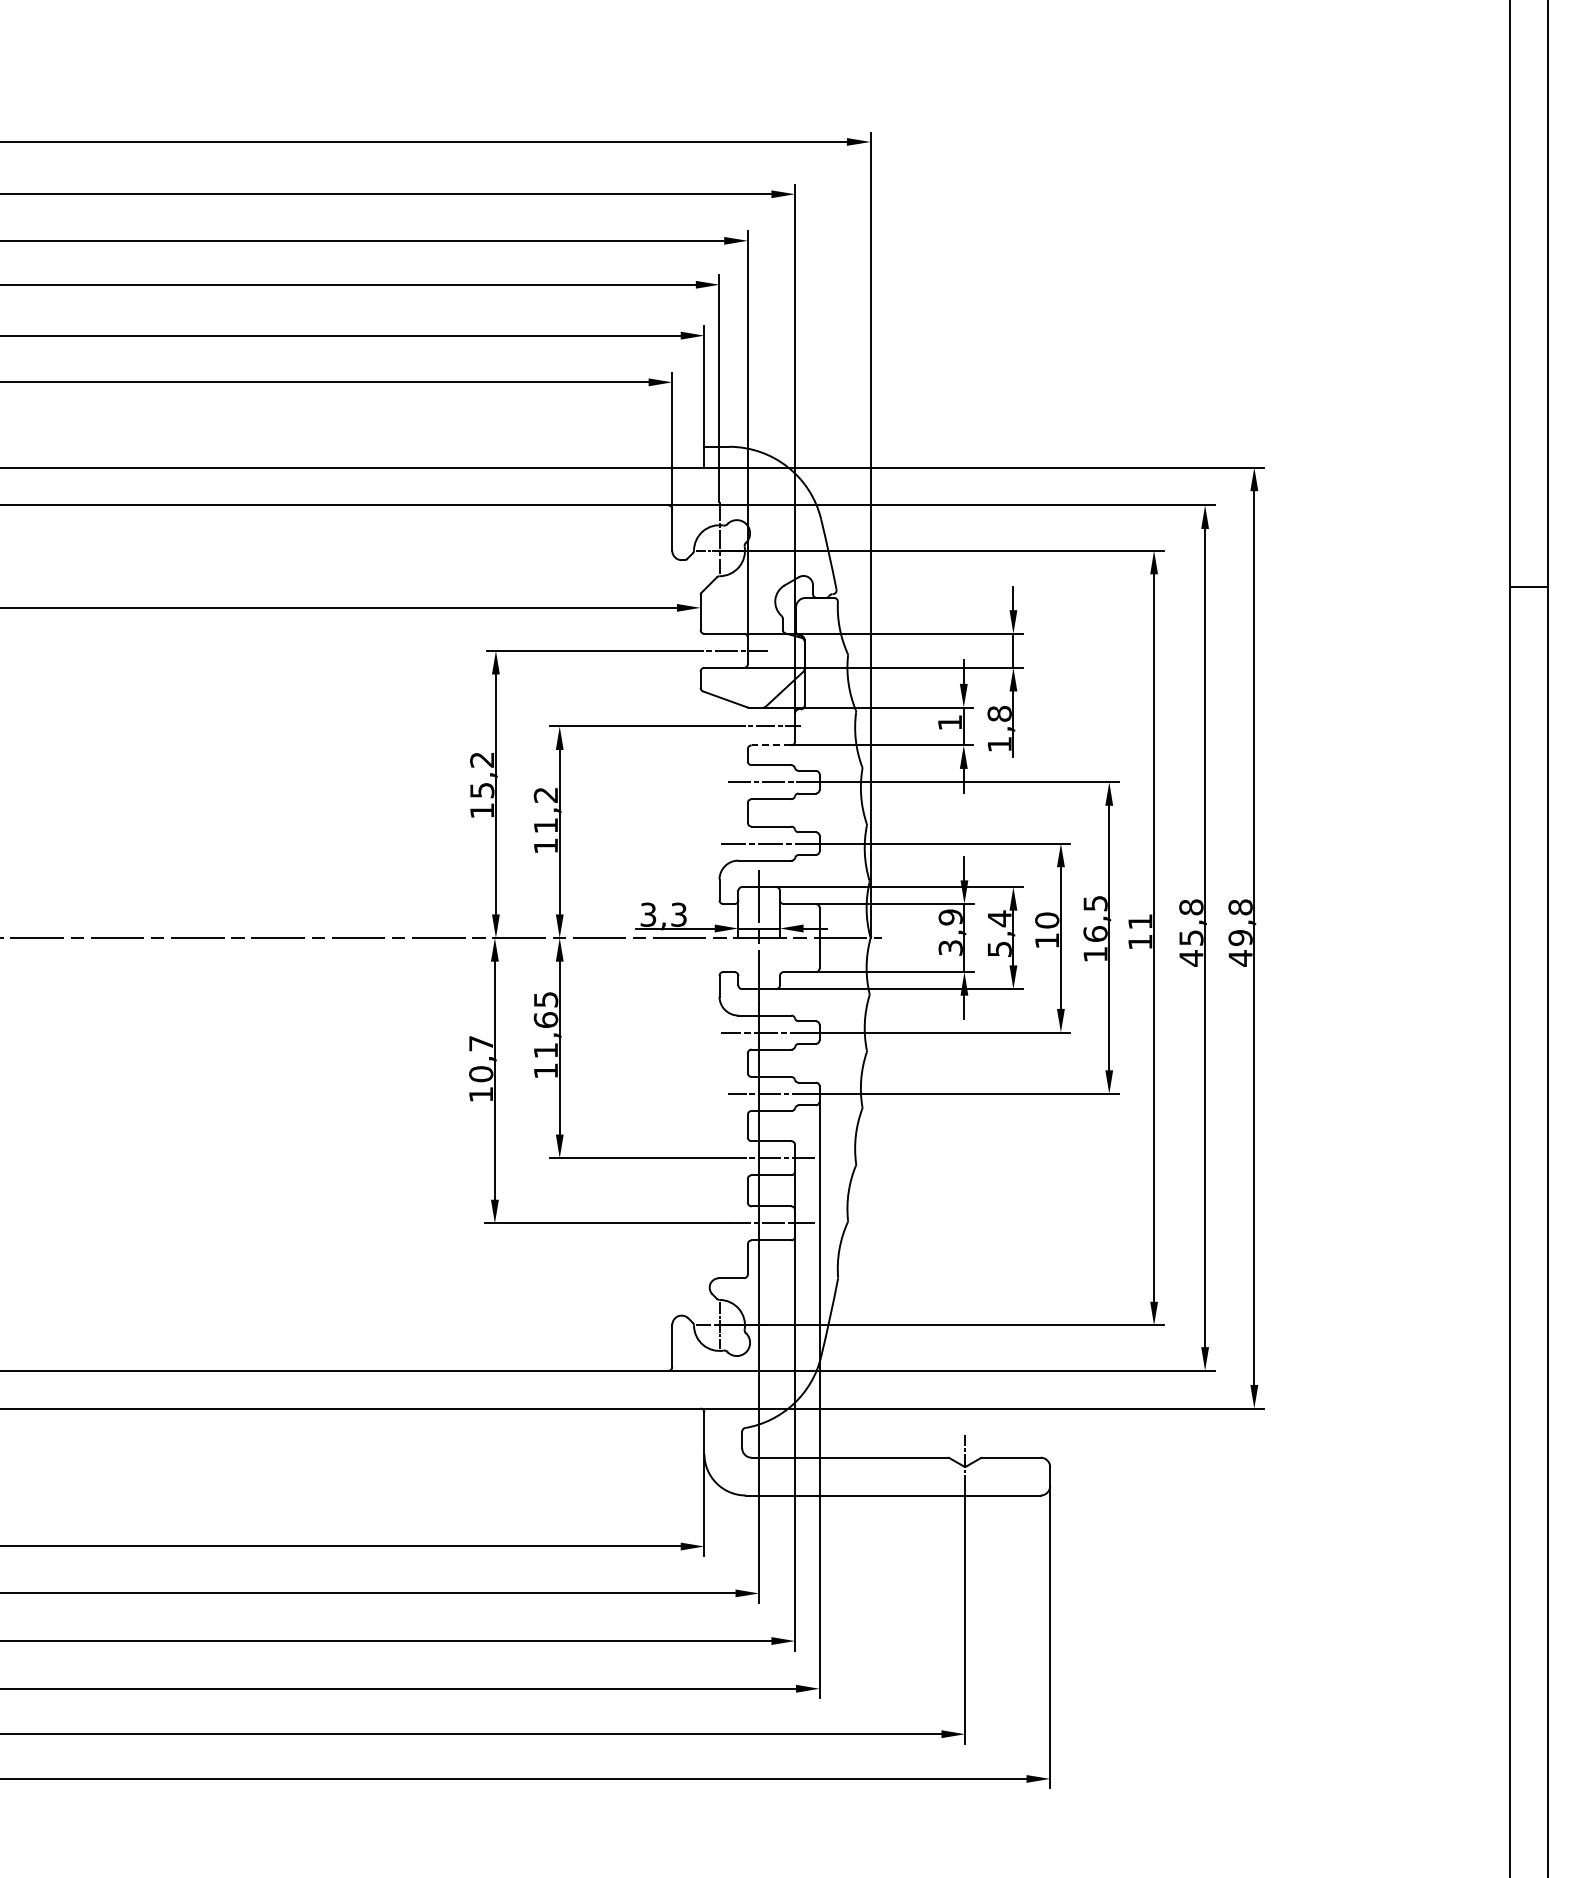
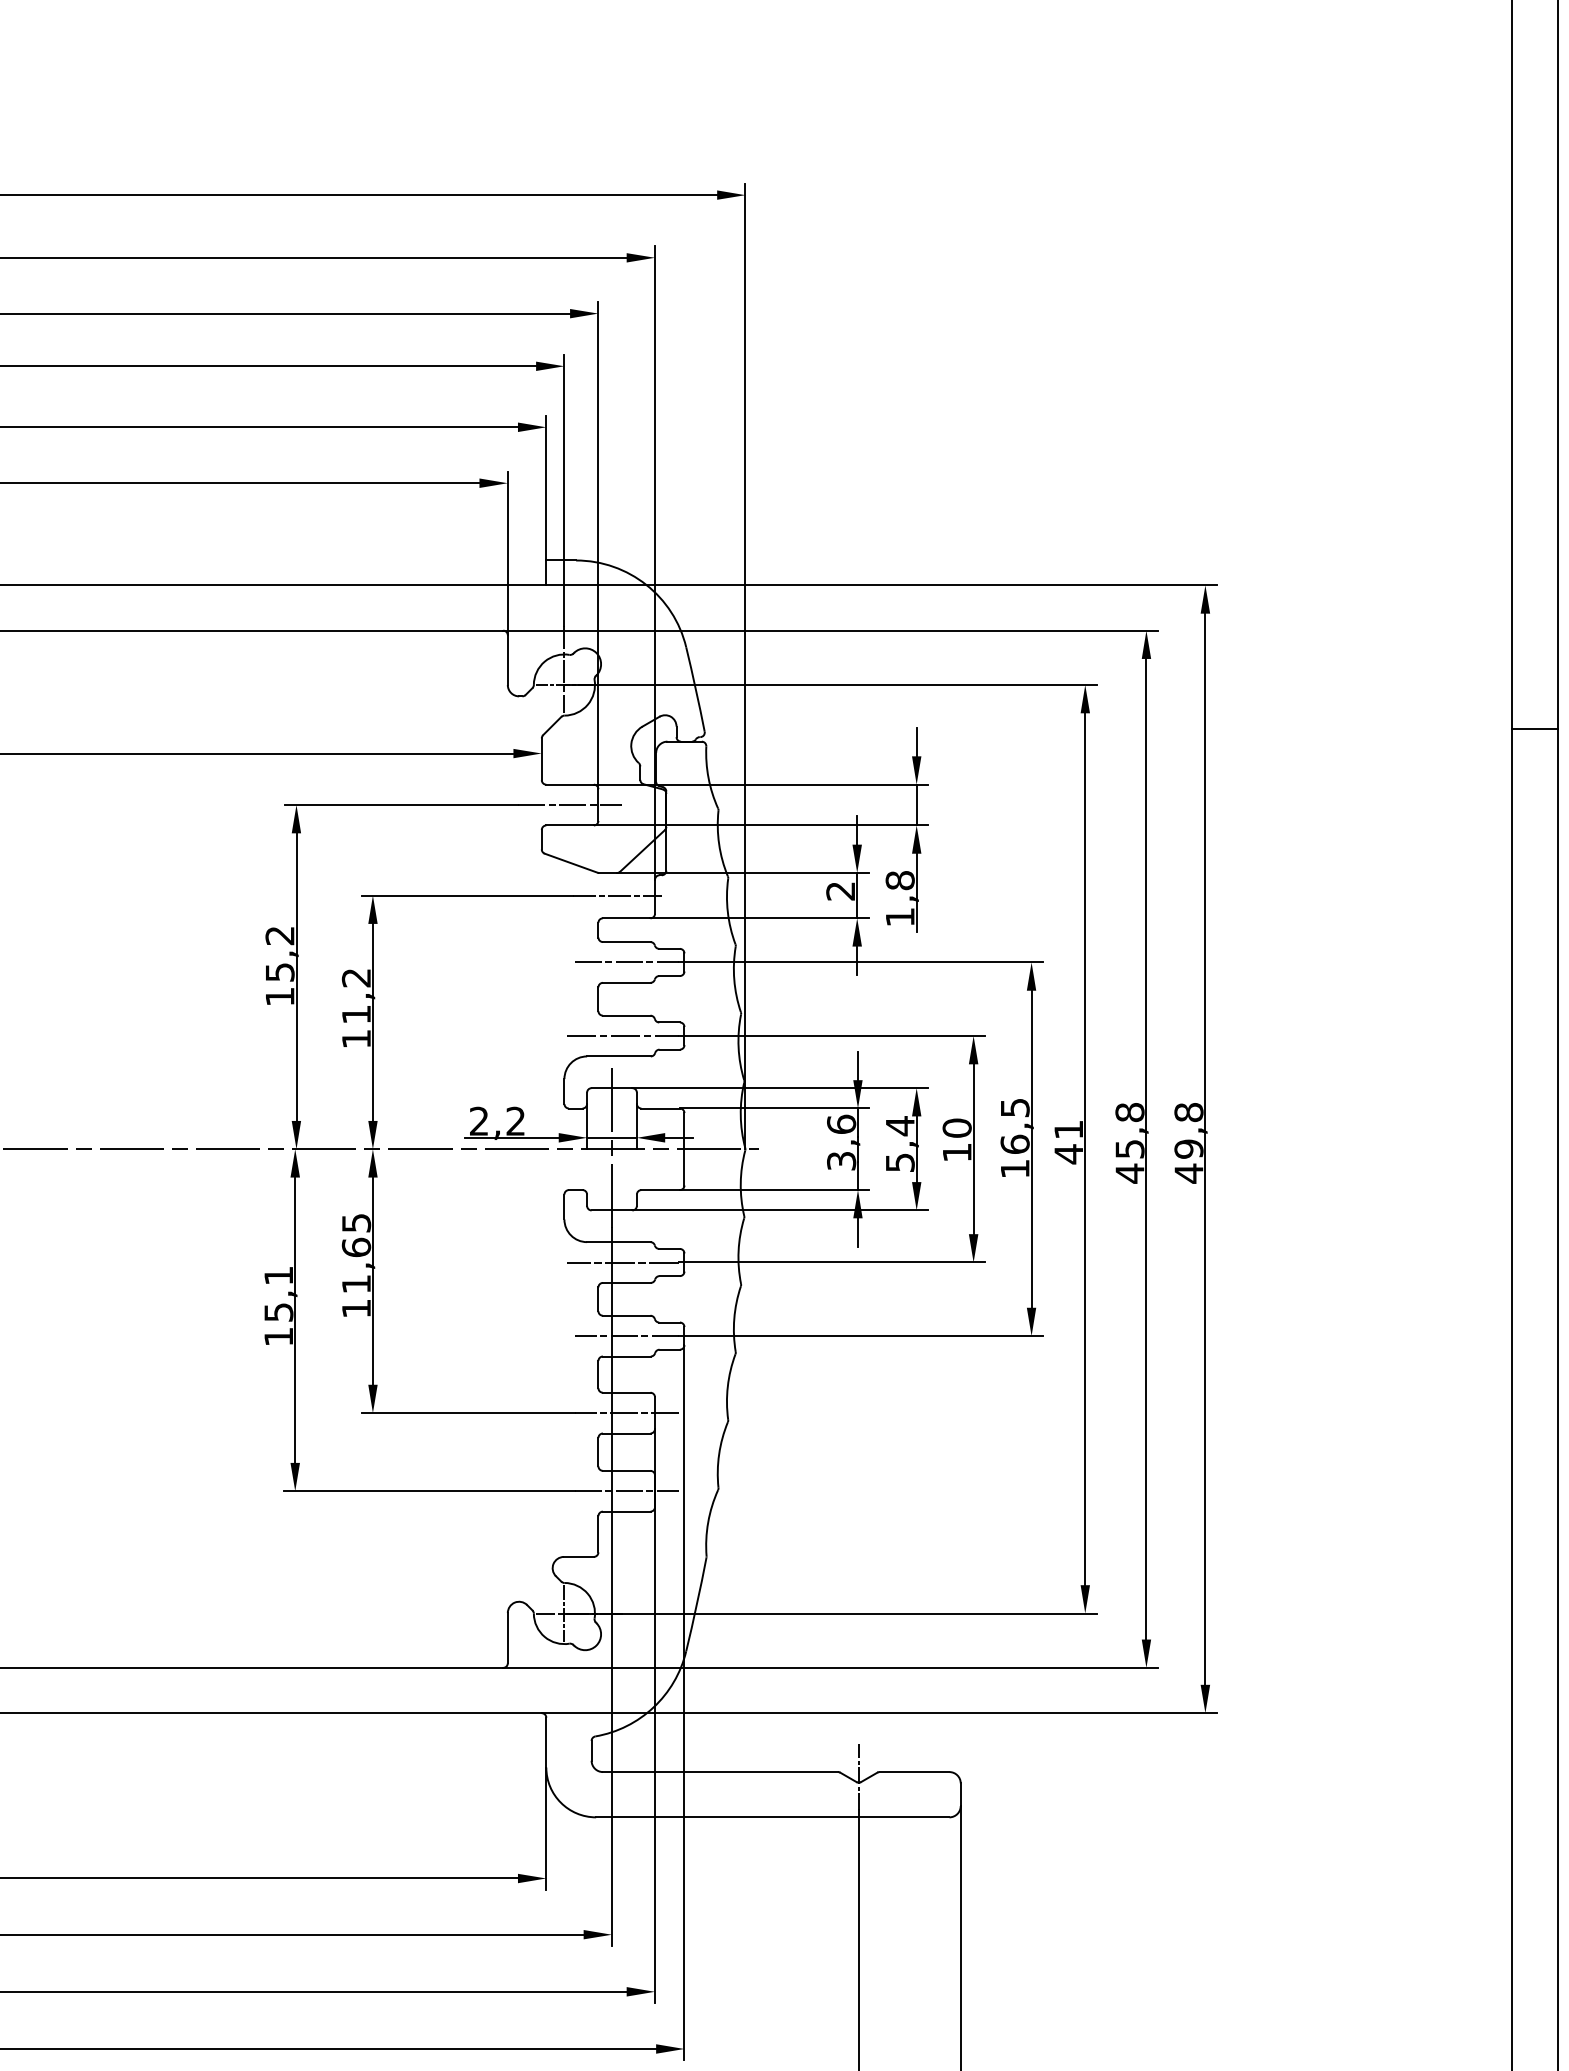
text: (949, 722) -> (840, 890), 1 -> 2
line: (771, 745) -> (626, 918), dashed -> solid
text: (663, 914) -> (497, 1121), 3,3 -> 2,2
text: (950, 917) -> (841, 1124), 3,9 -> 3,6
text: (1140, 941) -> (1068, 1153), 11 -> 41
text: (481, 1059) -> (279, 1294), 10,7 -> 15,1

